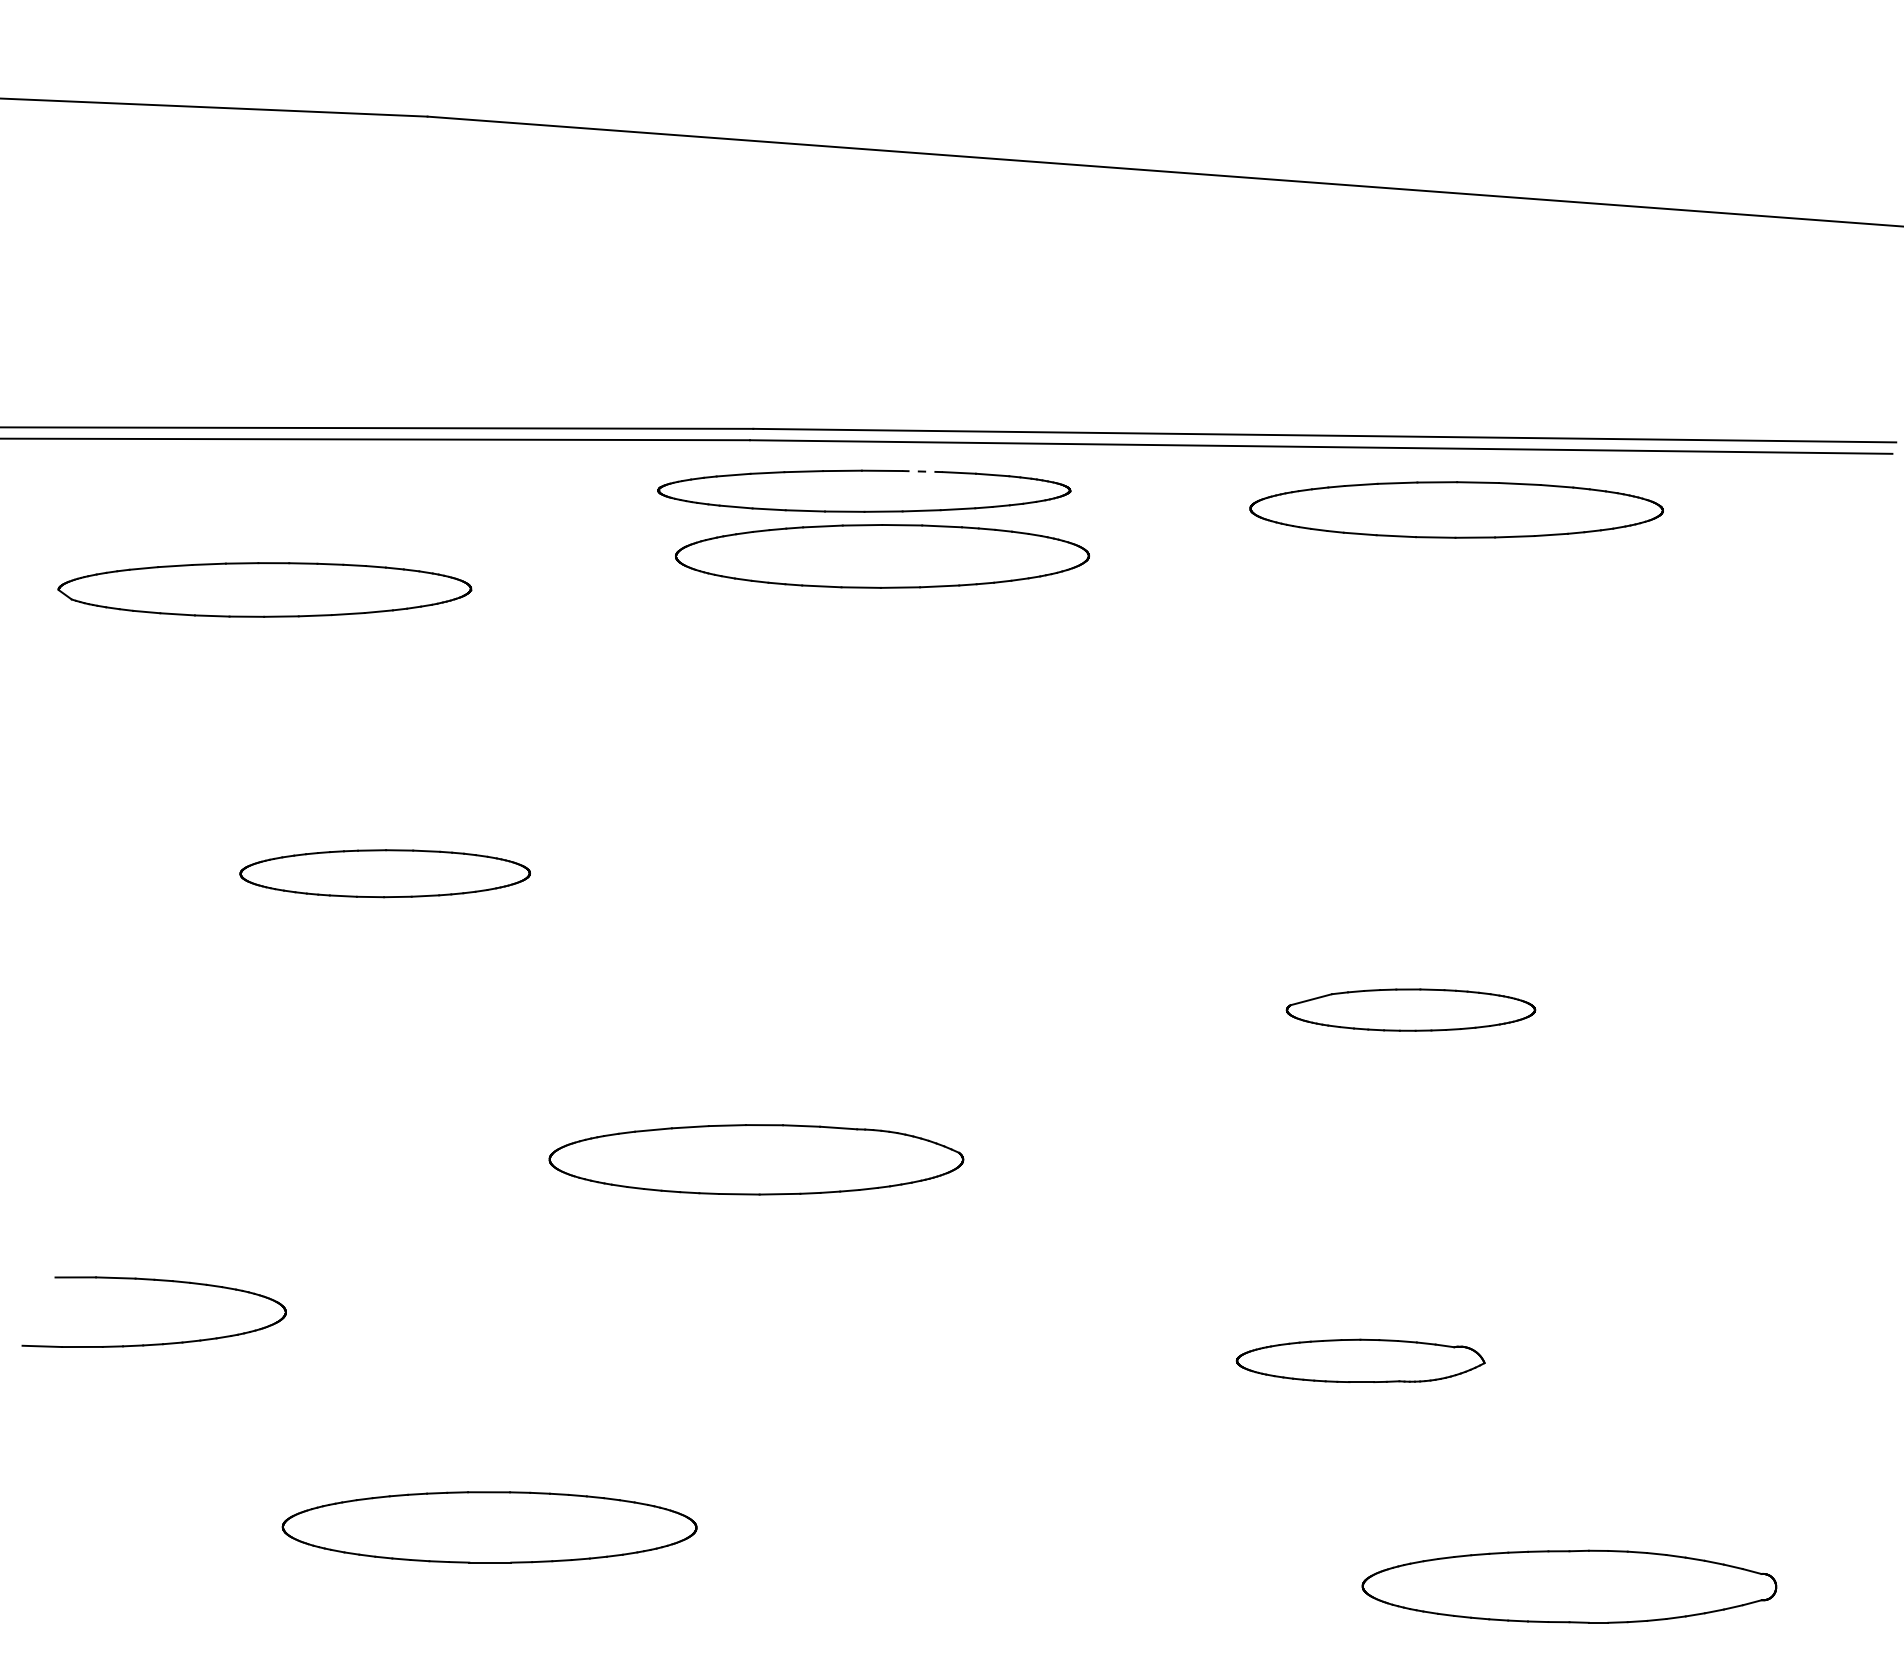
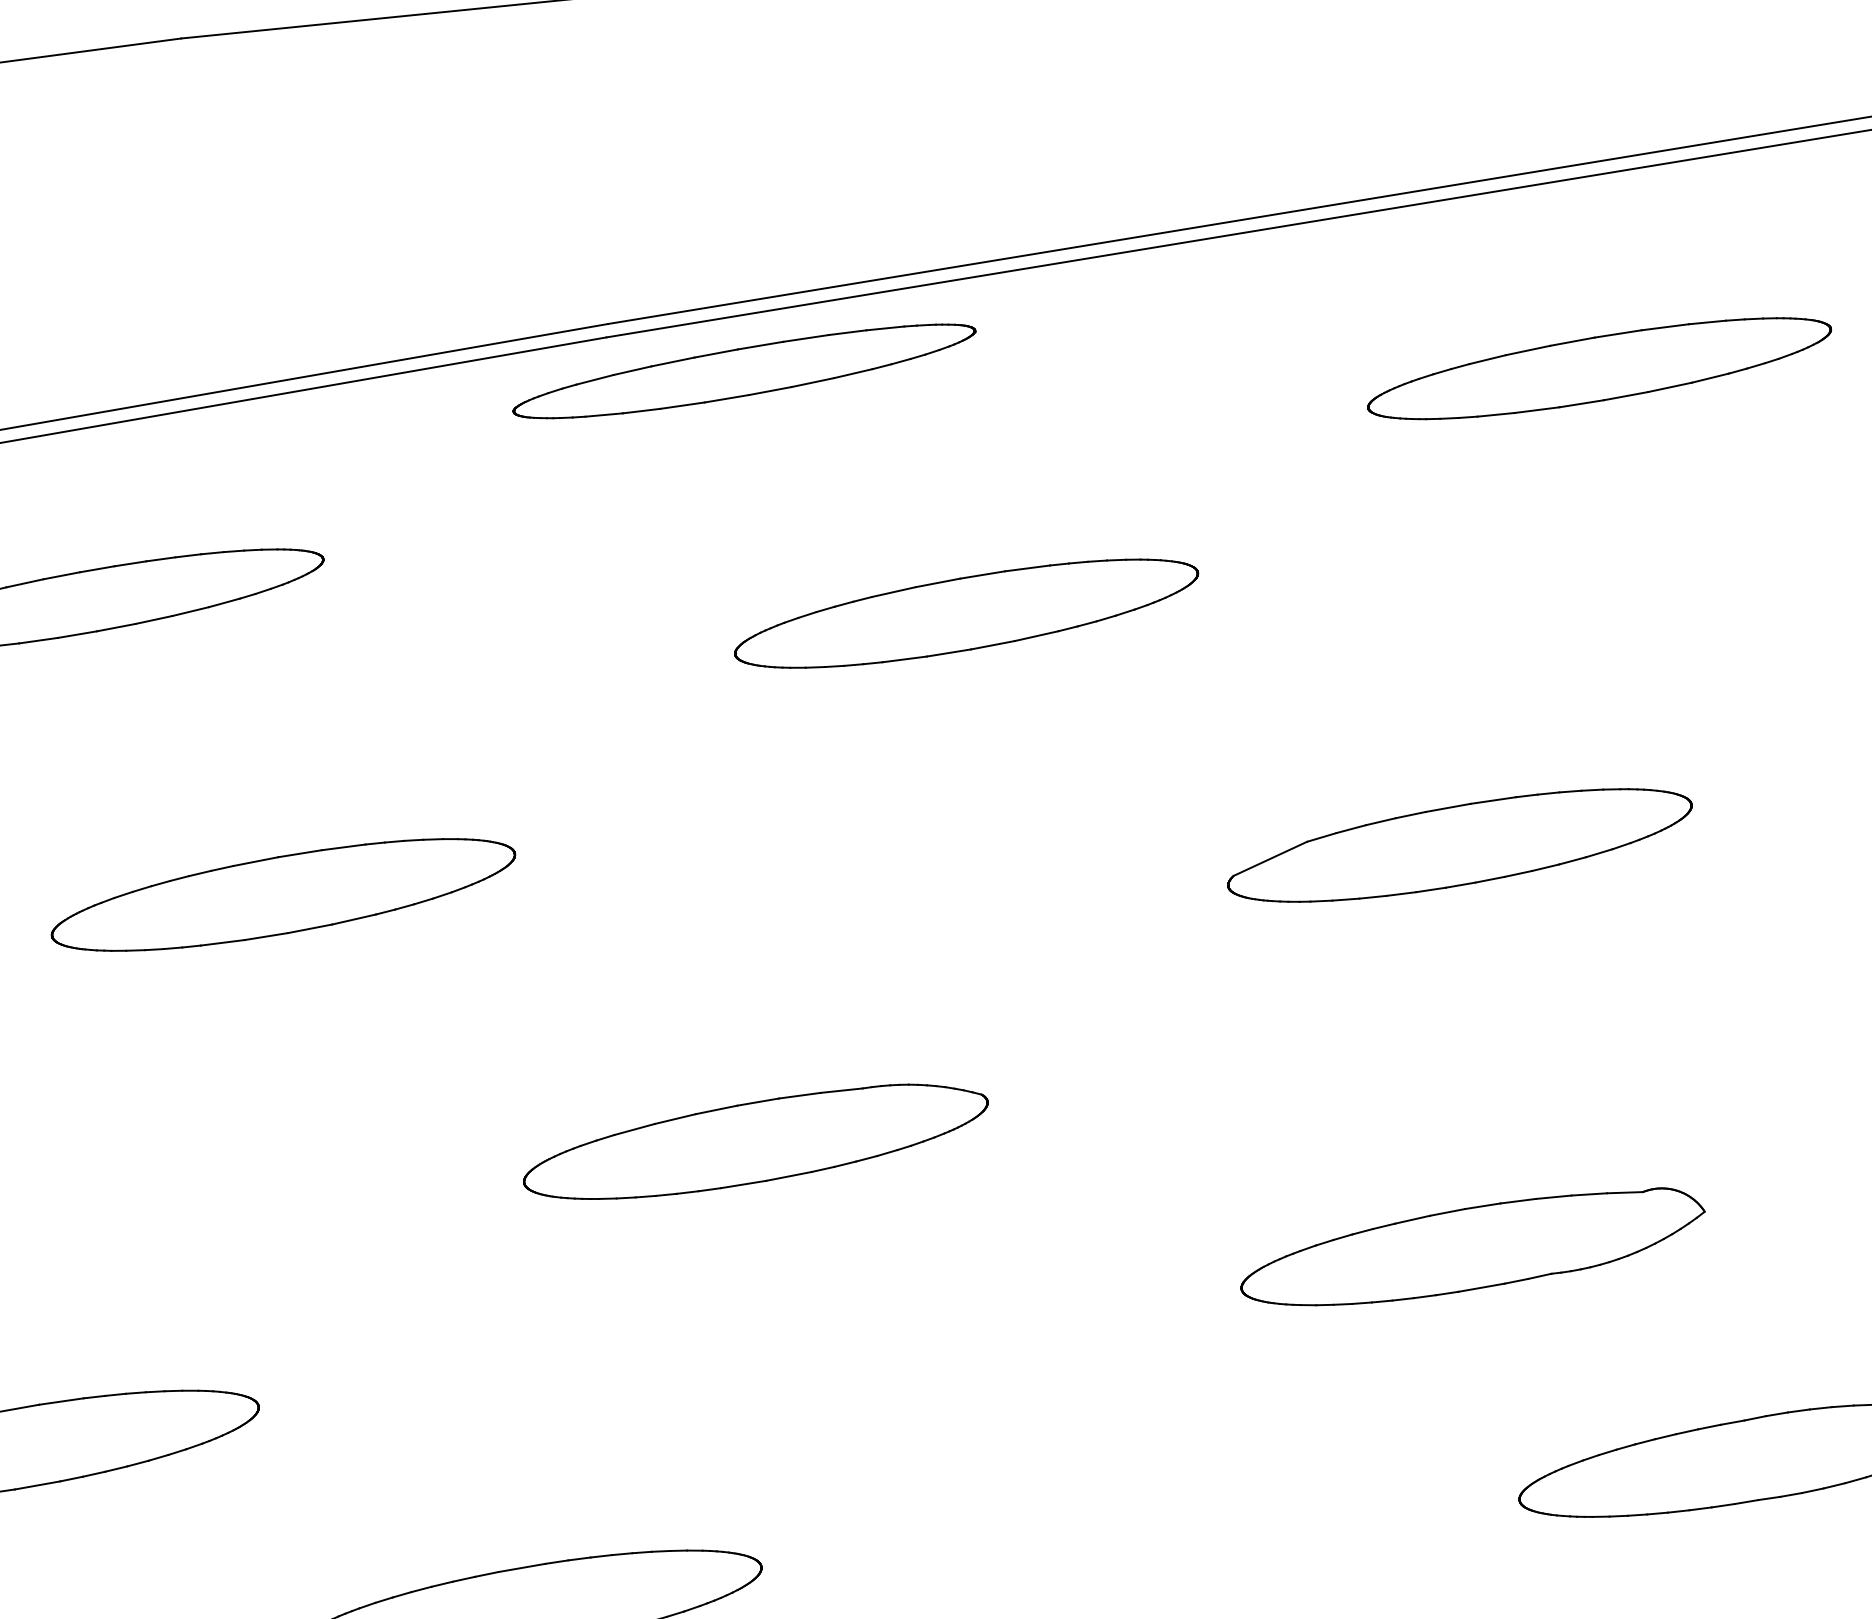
line: (922, 471) -> (806, 338), dashed -> solid
part: (1456, 509) -> (1599, 368), moved
part: (882, 556) -> (966, 613), moved
part: (384, 873) -> (282, 895), size x1.43
part: (1410, 1009) -> (1459, 844), size x1.67
part: (1360, 1360) -> (1472, 1248), size x1.67

